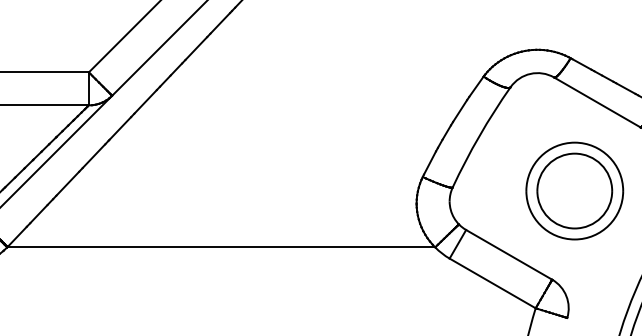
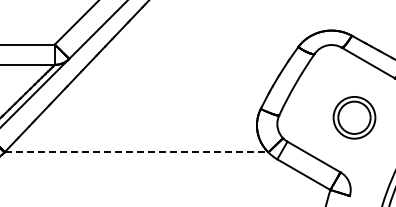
part: (574, 190) -> (354, 117), size x0.7
line: (221, 247) -> (136, 152), solid -> dashed

